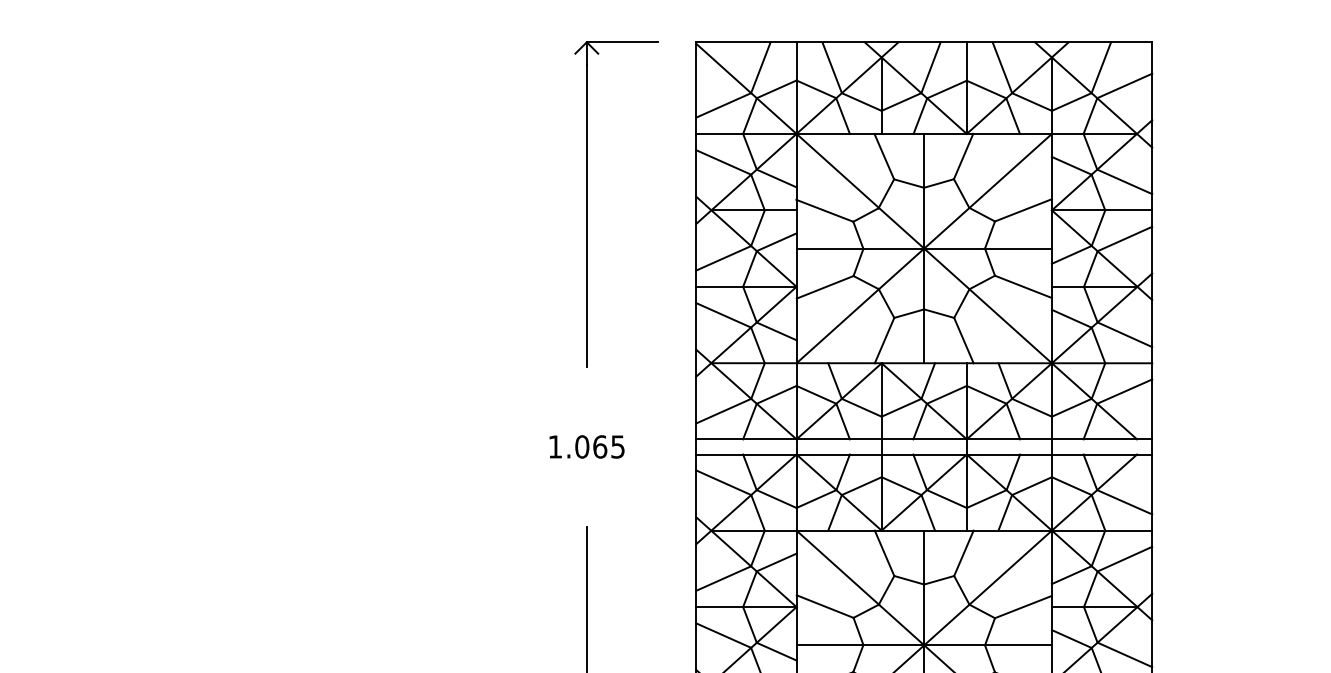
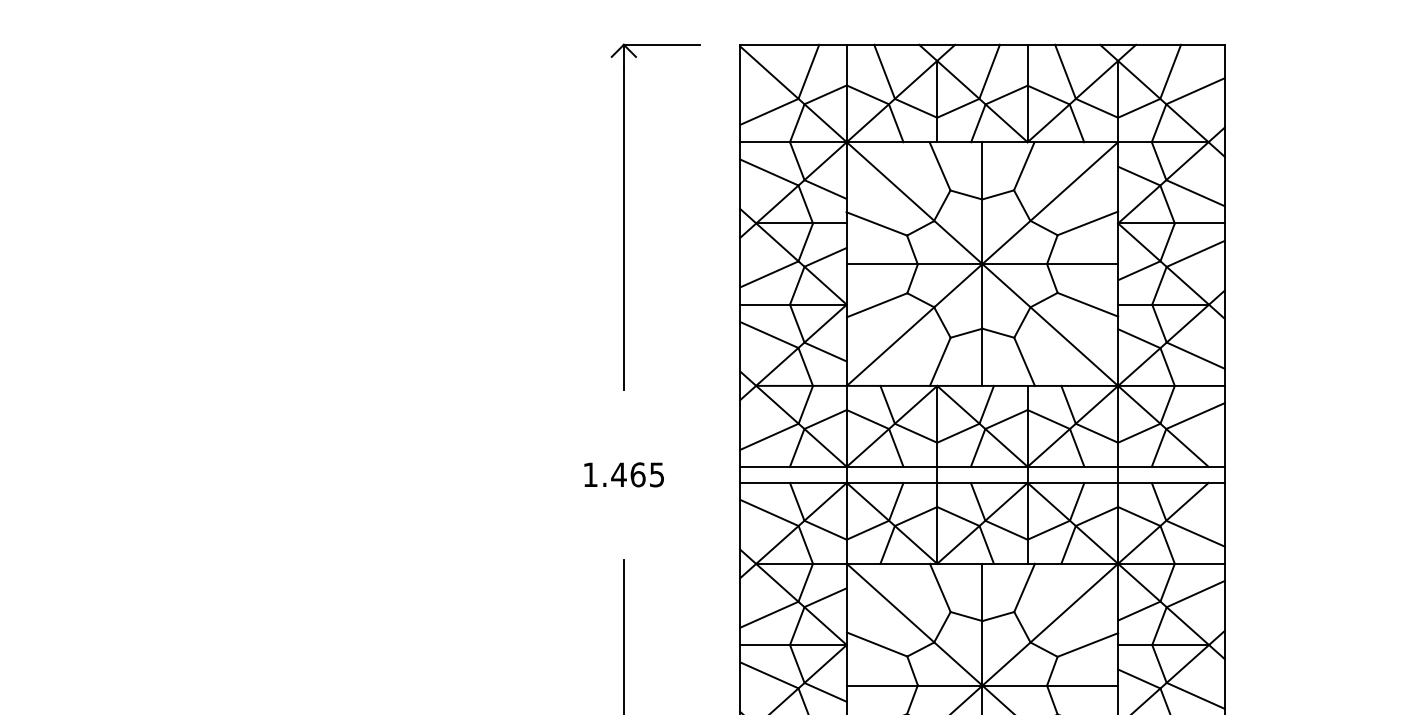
text: (581, 446) -> (618, 474), 1.065 -> 1.465

